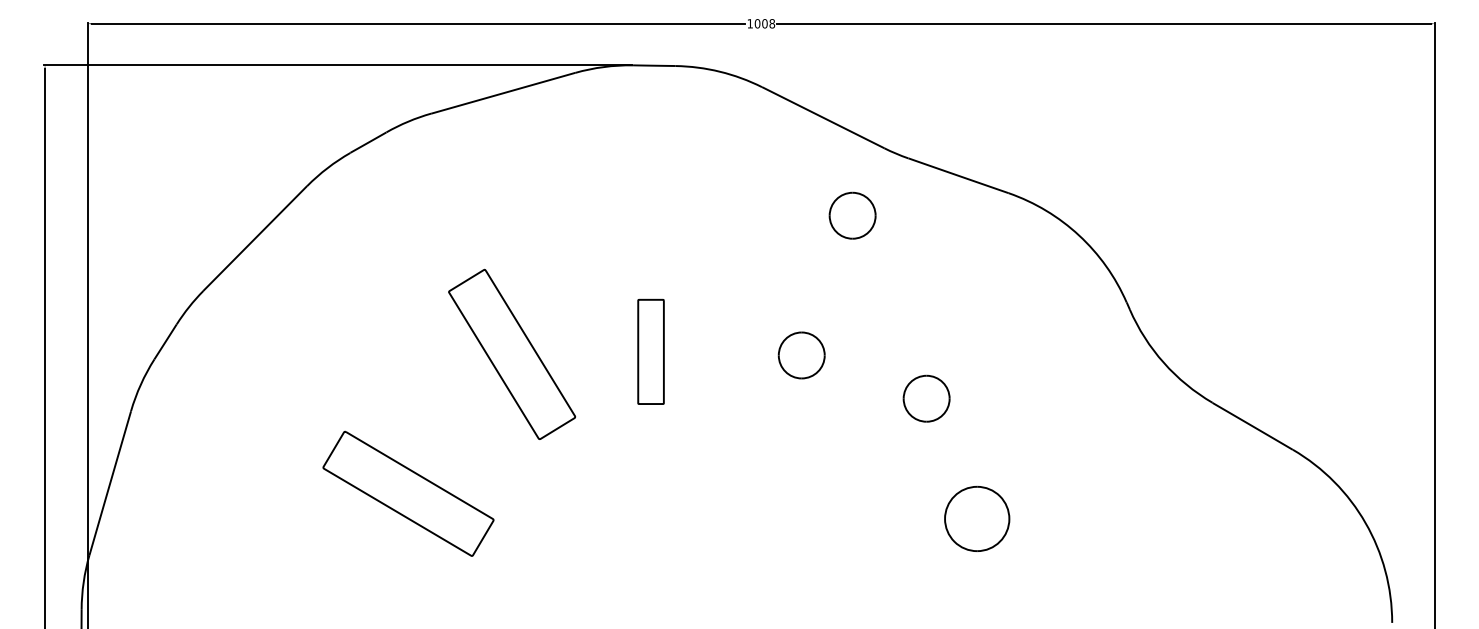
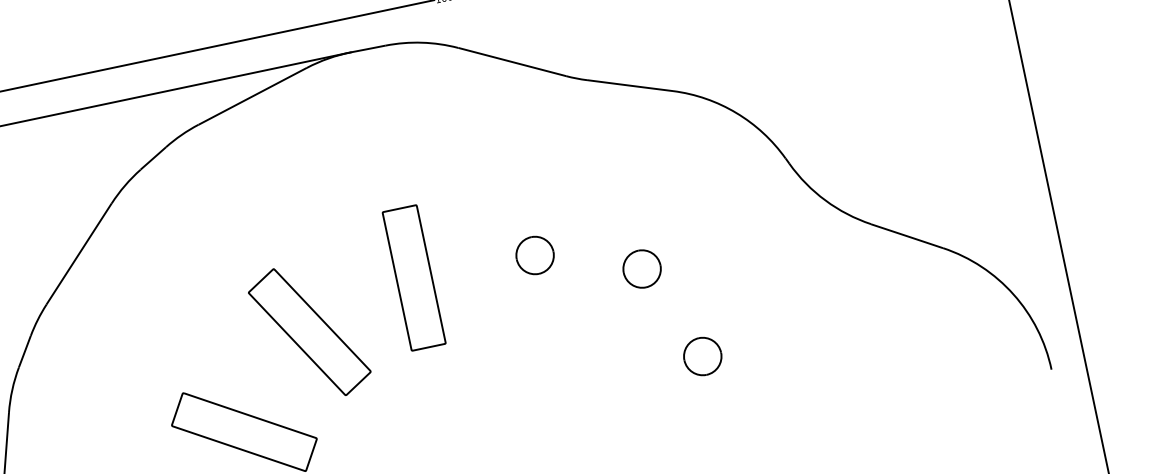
part: (852, 215) -> (552, 135), removed
part: (650, 351) -> (413, 277), size x1.67
part: (512, 353) -> (309, 331), moved
part: (977, 518) -> (702, 356), size x0.71

